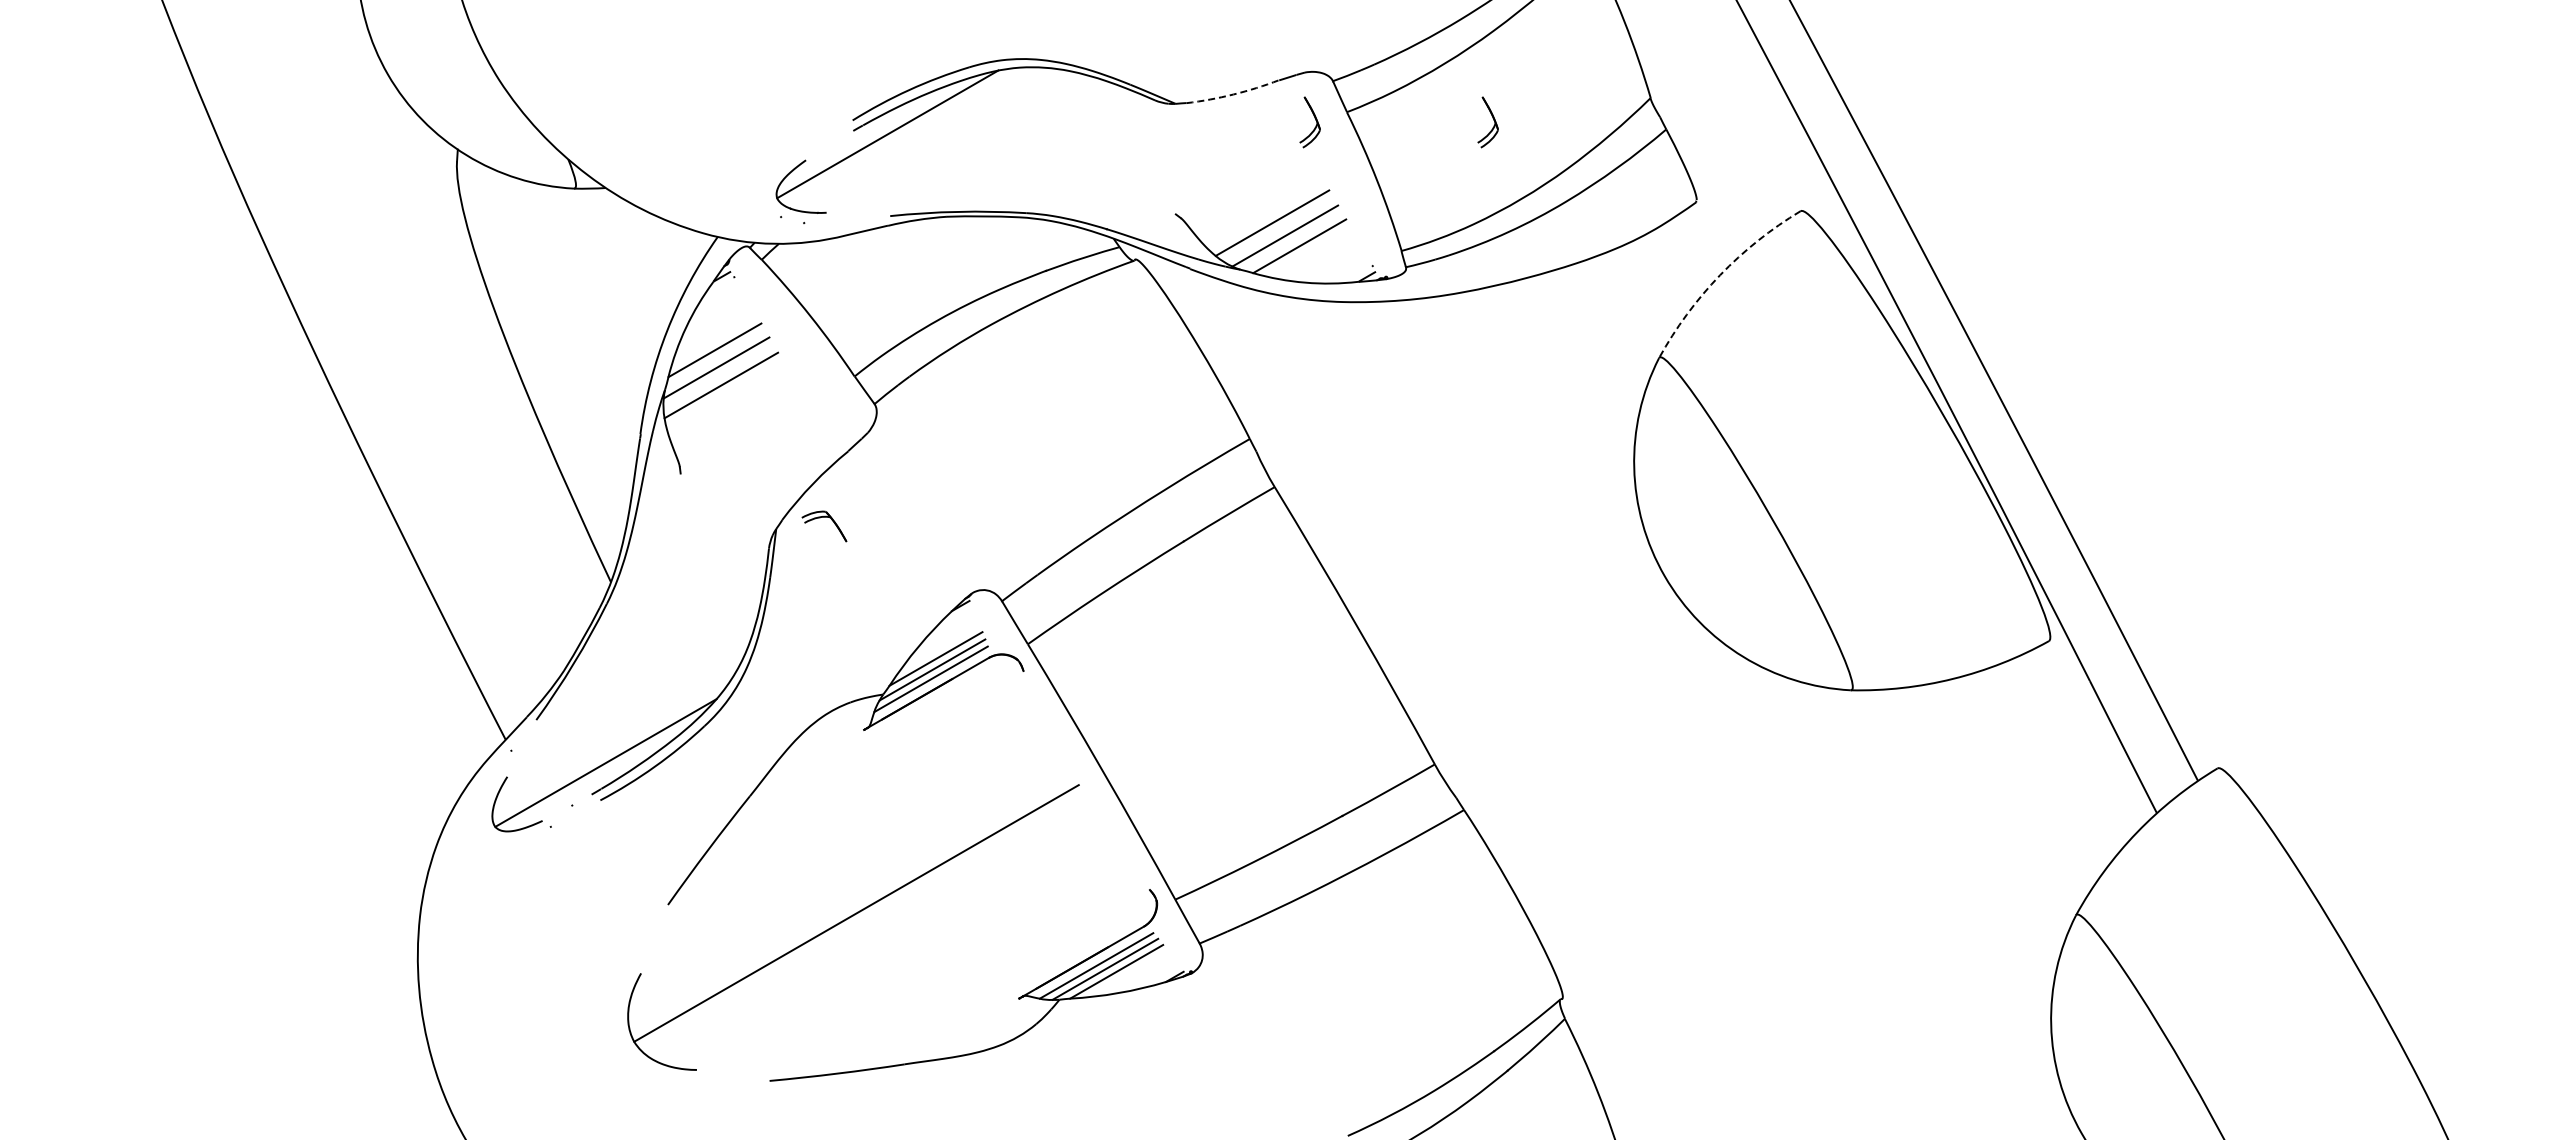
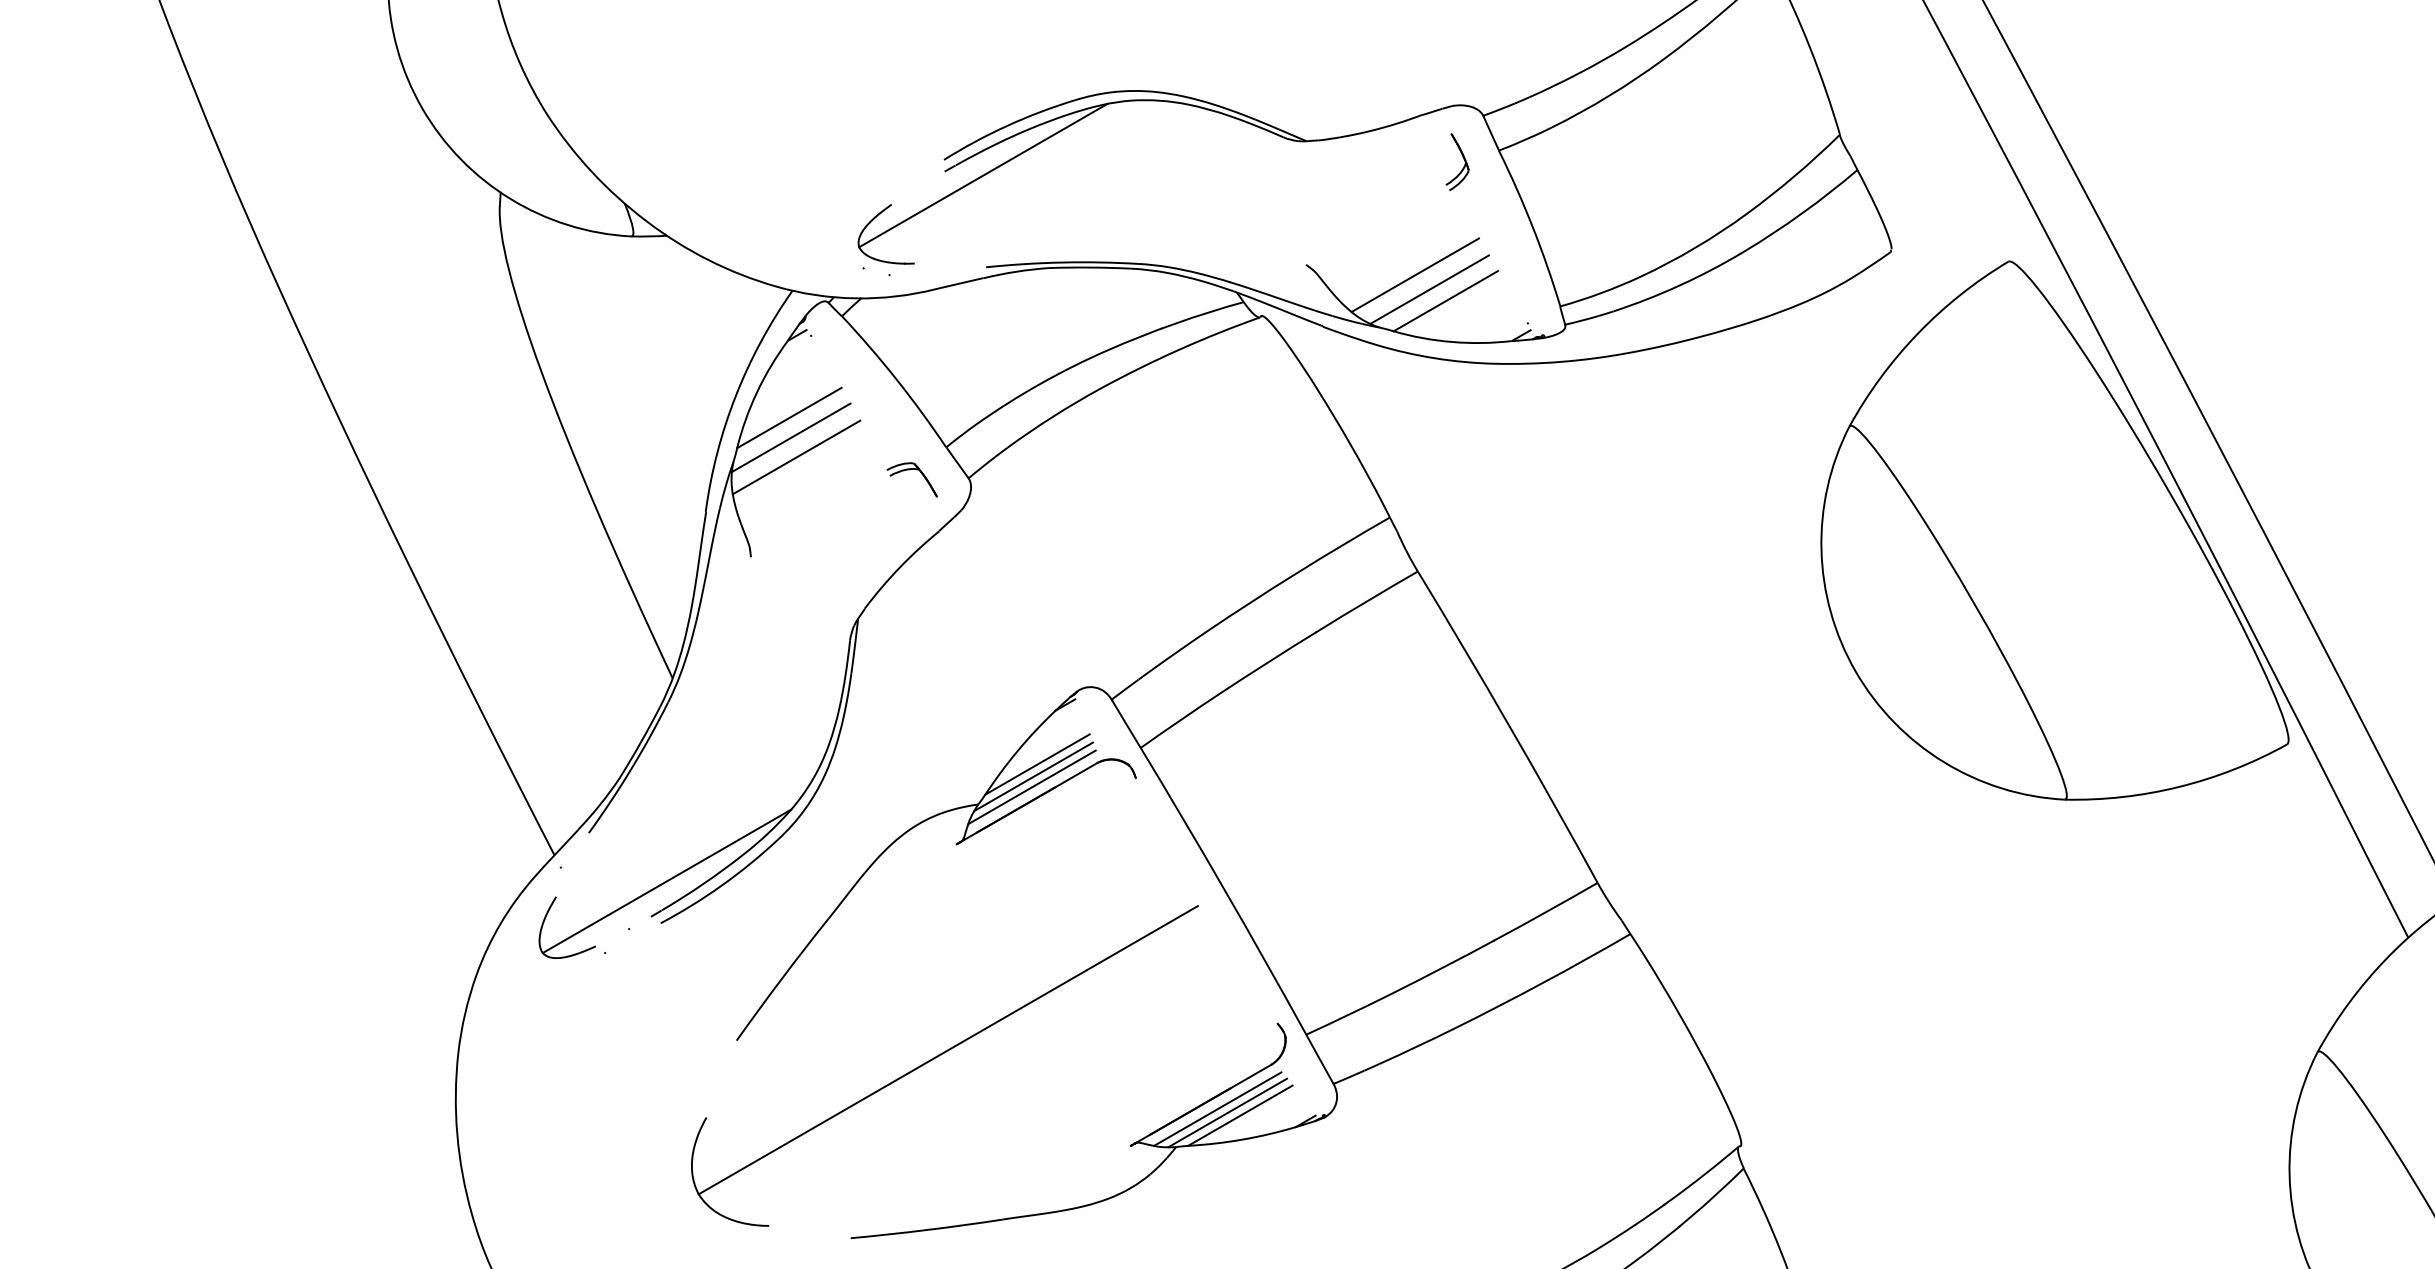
arc: (1233, 94) -> (1371, 130), dashed -> solid
part: (1493, 120) -> (1663, 159), removed
arc: (1720, 275) -> (1918, 333), dashed -> solid
part: (820, 518) -> (907, 470), moved

